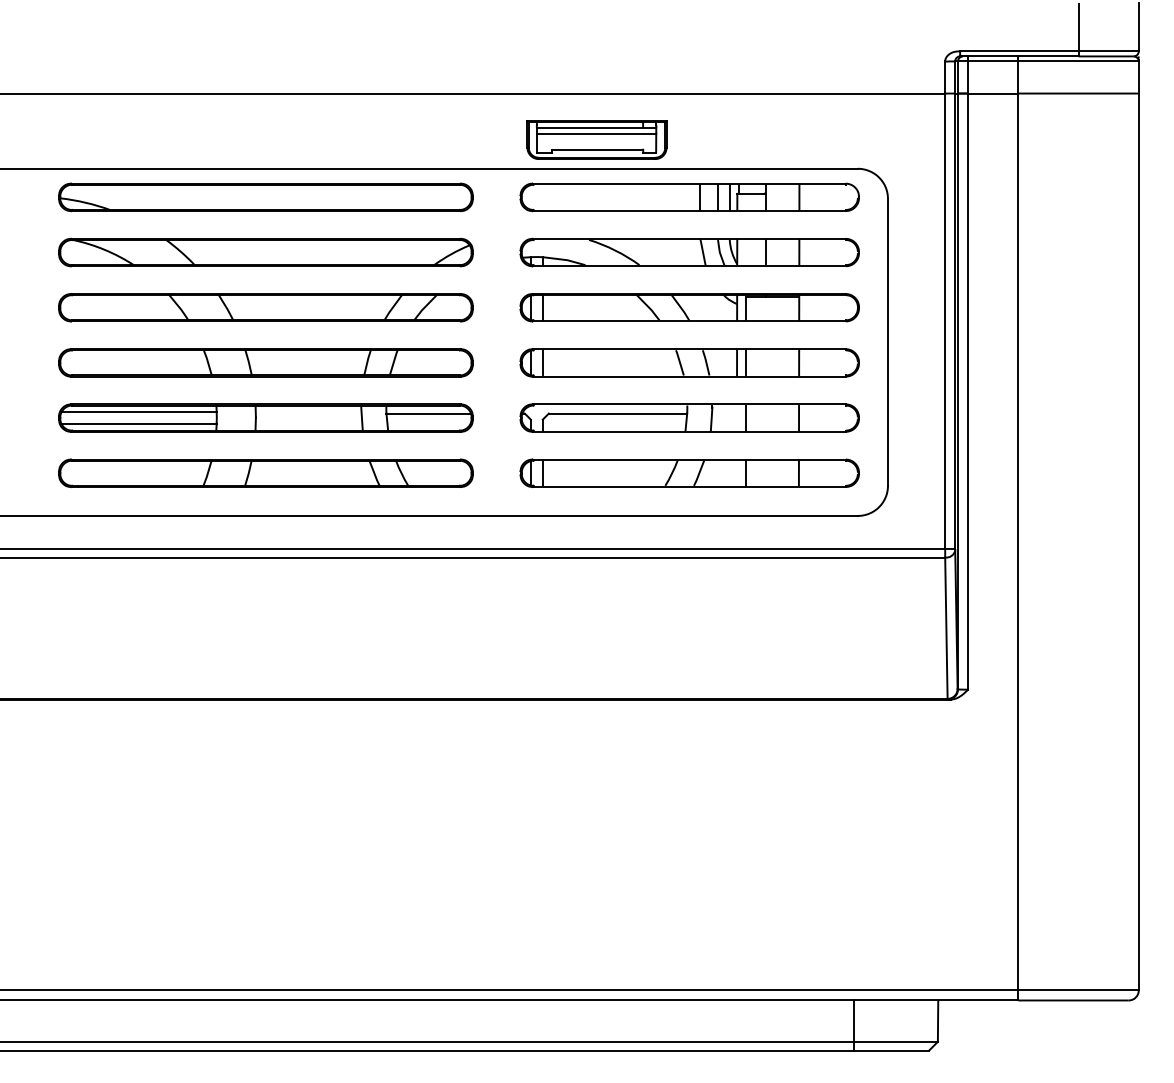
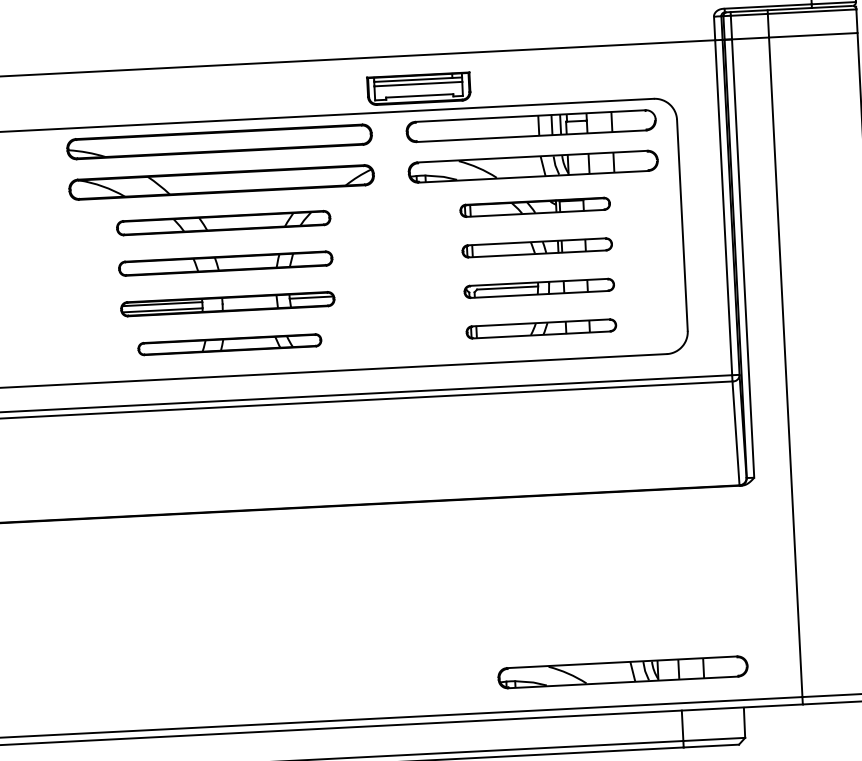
part: (596, 139) -> (418, 88), moved
part: (265, 307) -> (223, 222), size x0.7
part: (689, 307) -> (535, 207), size x0.6
part: (265, 362) -> (225, 263), size x0.7
part: (689, 362) -> (537, 247), size x0.6
part: (265, 417) -> (227, 303), size x0.7
part: (689, 417) -> (539, 287), size x0.6
part: (265, 472) -> (229, 344), size x0.6
part: (689, 472) -> (541, 328), size x0.6
part: (776, 944) -> (622, 672), added

